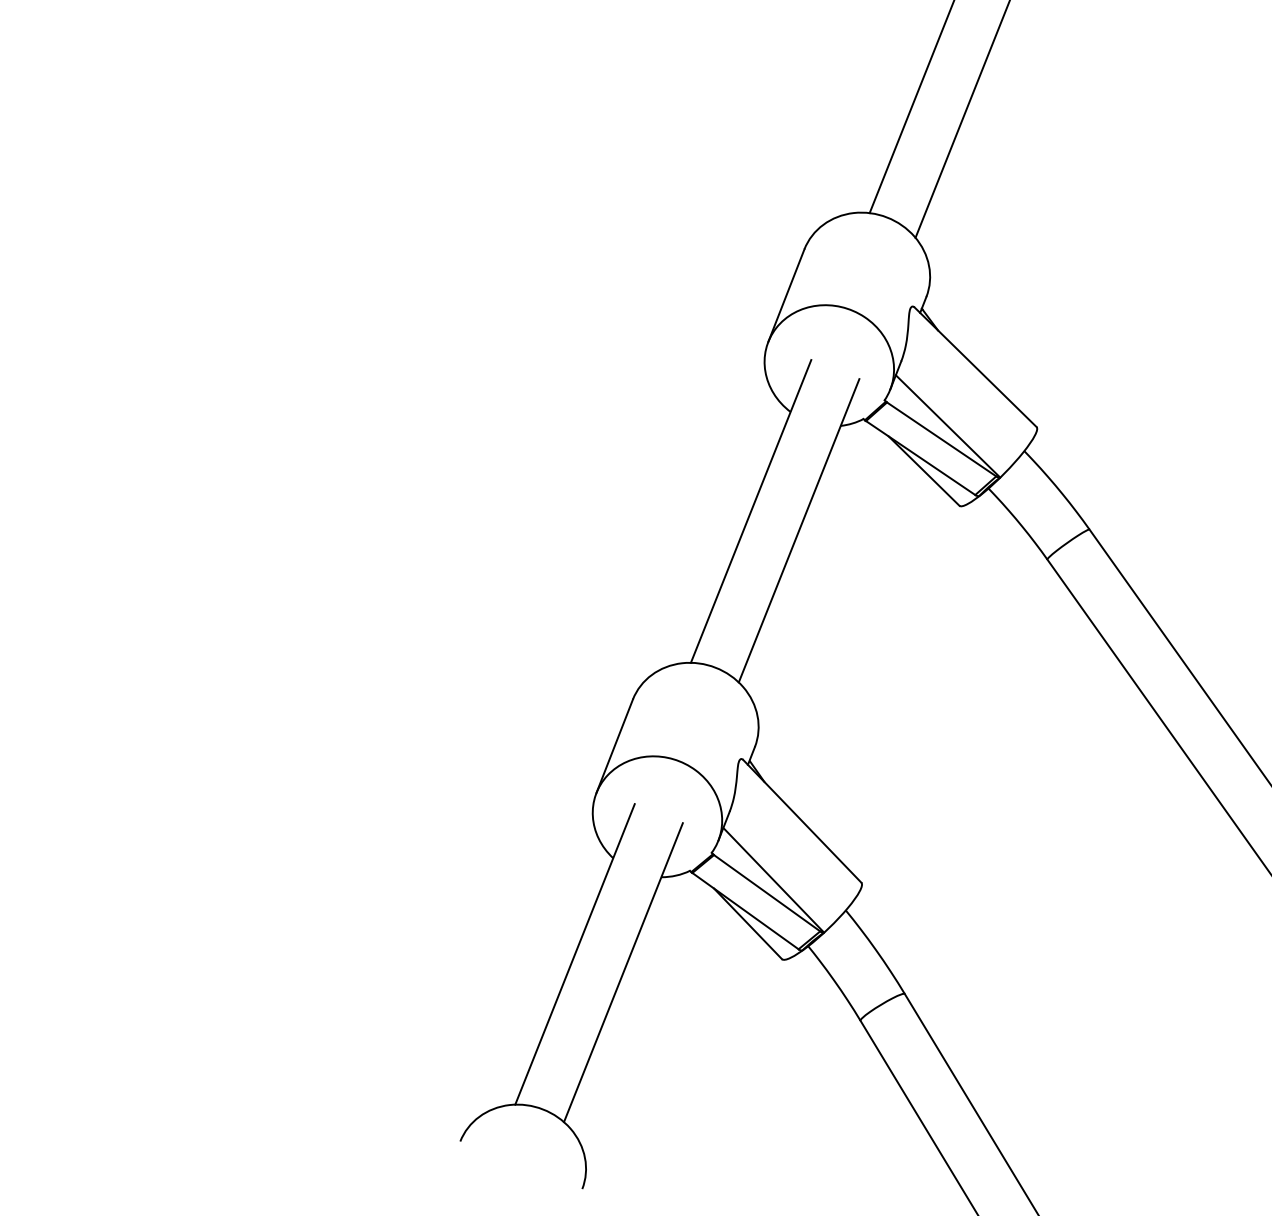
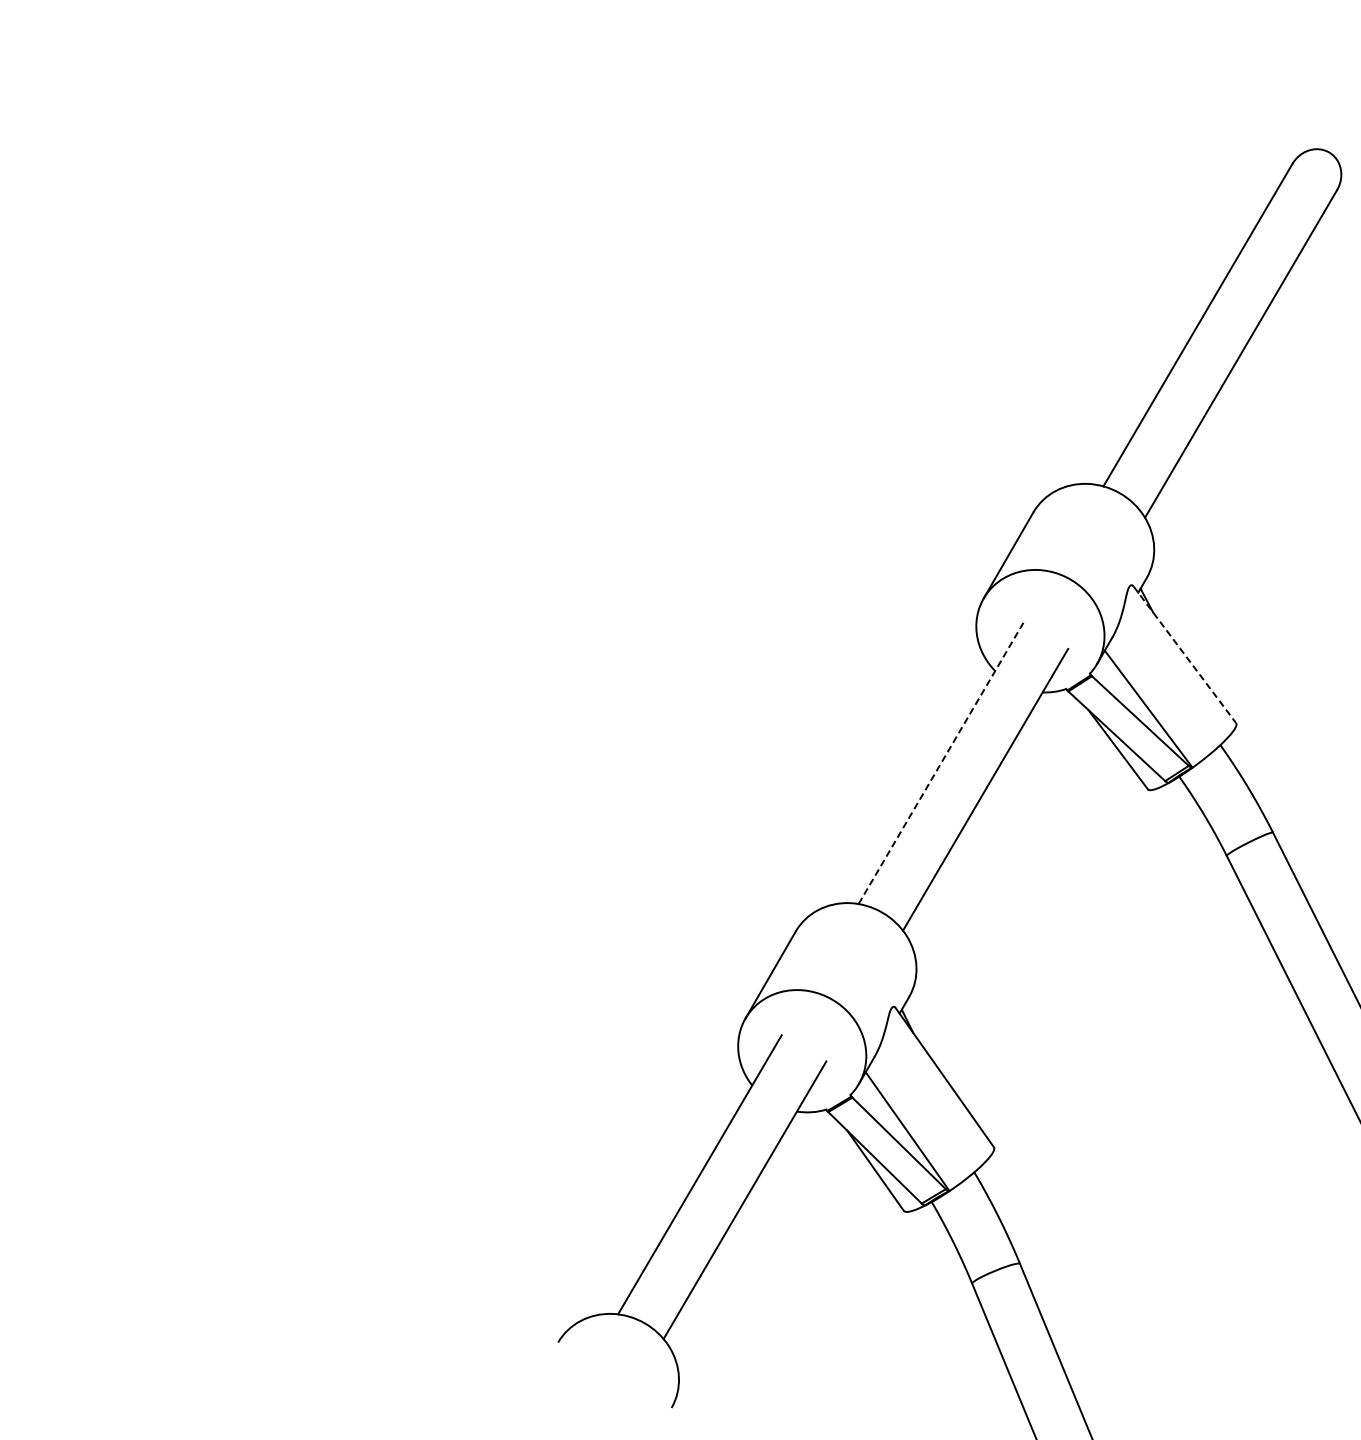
line: (976, 367) -> (1185, 655), solid -> dashed
line: (751, 511) -> (941, 763), solid -> dashed

